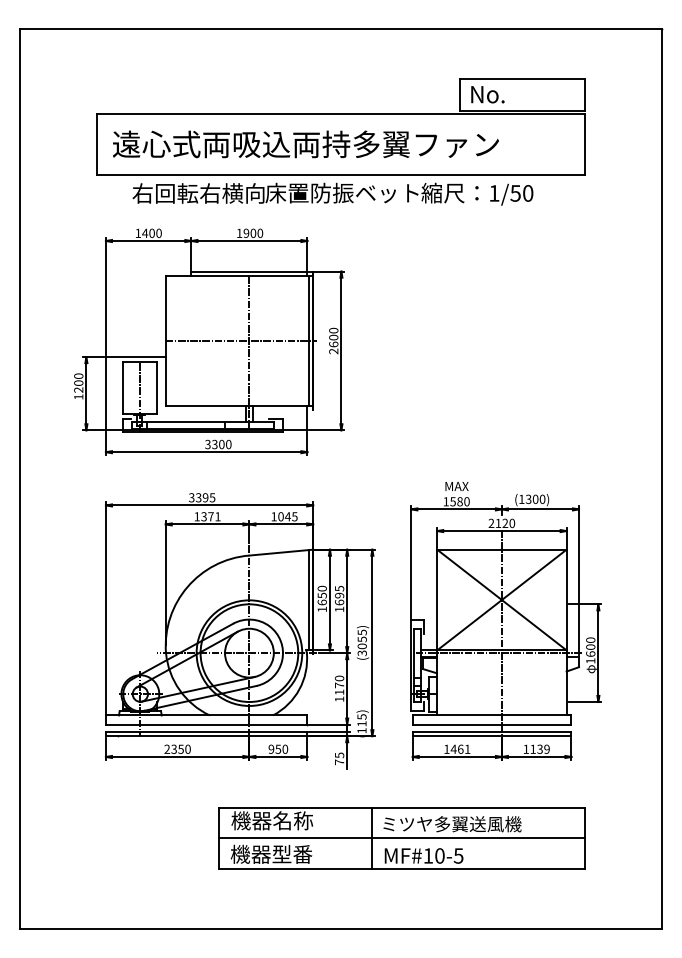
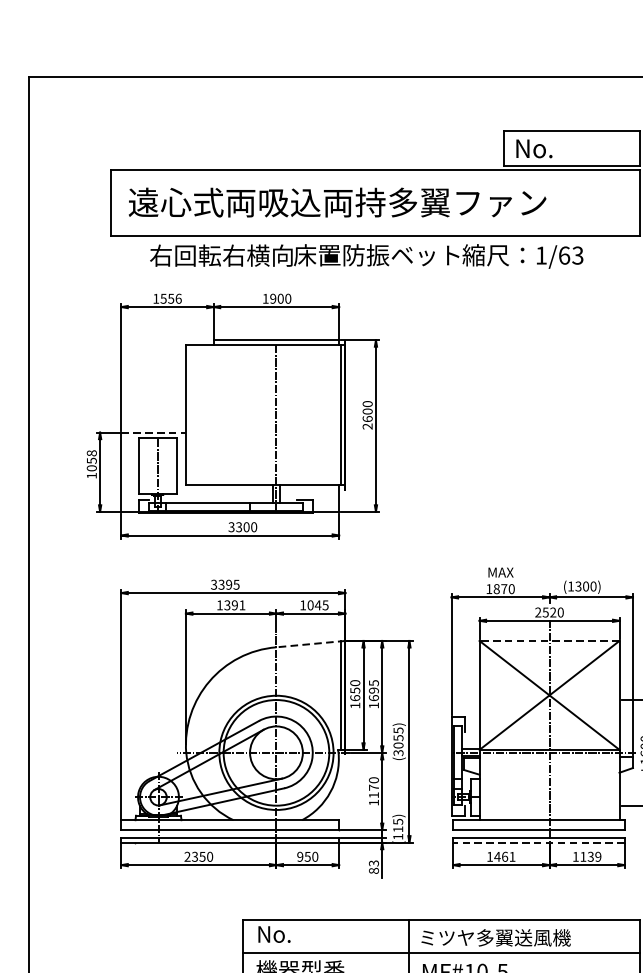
text: (521, 193) -> (570, 255), 1/50 -> 1/63
text: (151, 232) -> (170, 297), 1400 -> 1556
line: (241, 341) -> (267, 415), removed
line: (135, 357) -> (153, 433), solid -> dashed
text: (78, 382) -> (91, 460), 1200 -> 1058
text: (456, 501) -> (500, 588), 1580 -> 1870
text: (210, 516) -> (234, 605), 1371 -> 1391
text: (498, 523) -> (545, 612), 2120 -> 2520
line: (501, 549) -> (549, 640), solid -> dashed
line: (280, 552) -> (310, 643), solid -> dashed
line: (491, 736) -> (538, 843), solid -> dashed
text: (339, 758) -> (373, 866), 75 -> 83
text: (272, 820) -> (301, 933), 機器名称 -> No.

